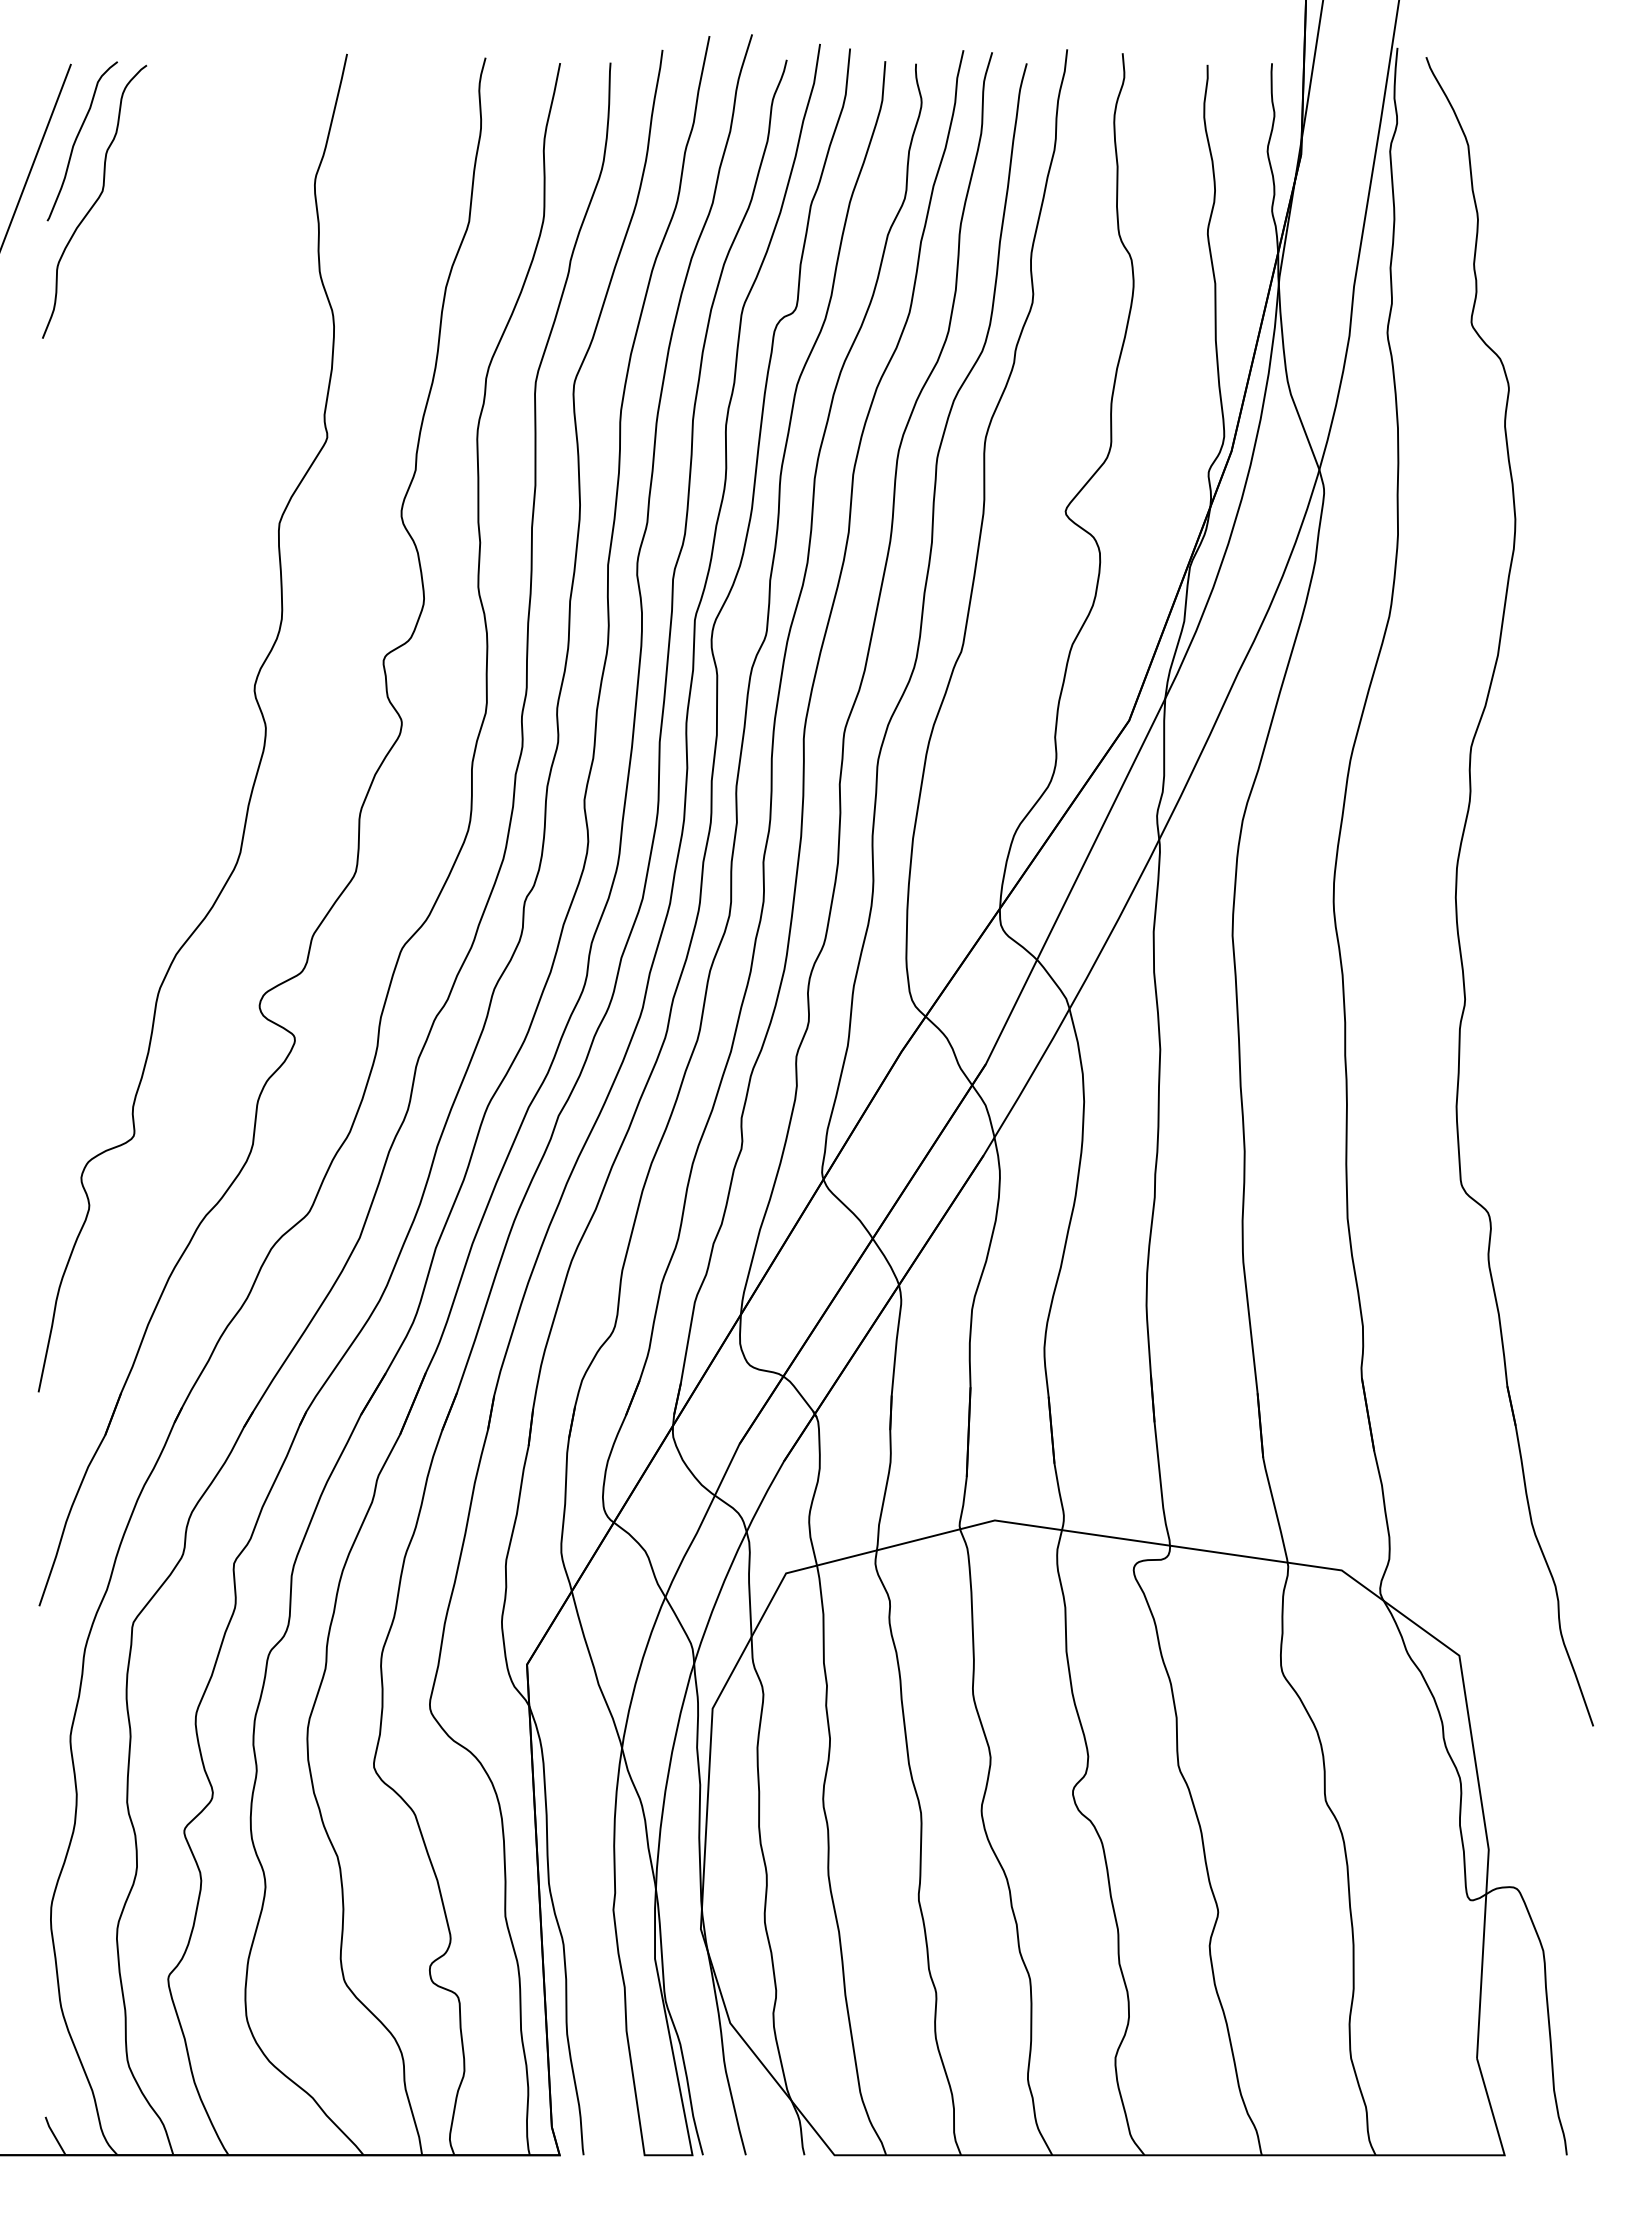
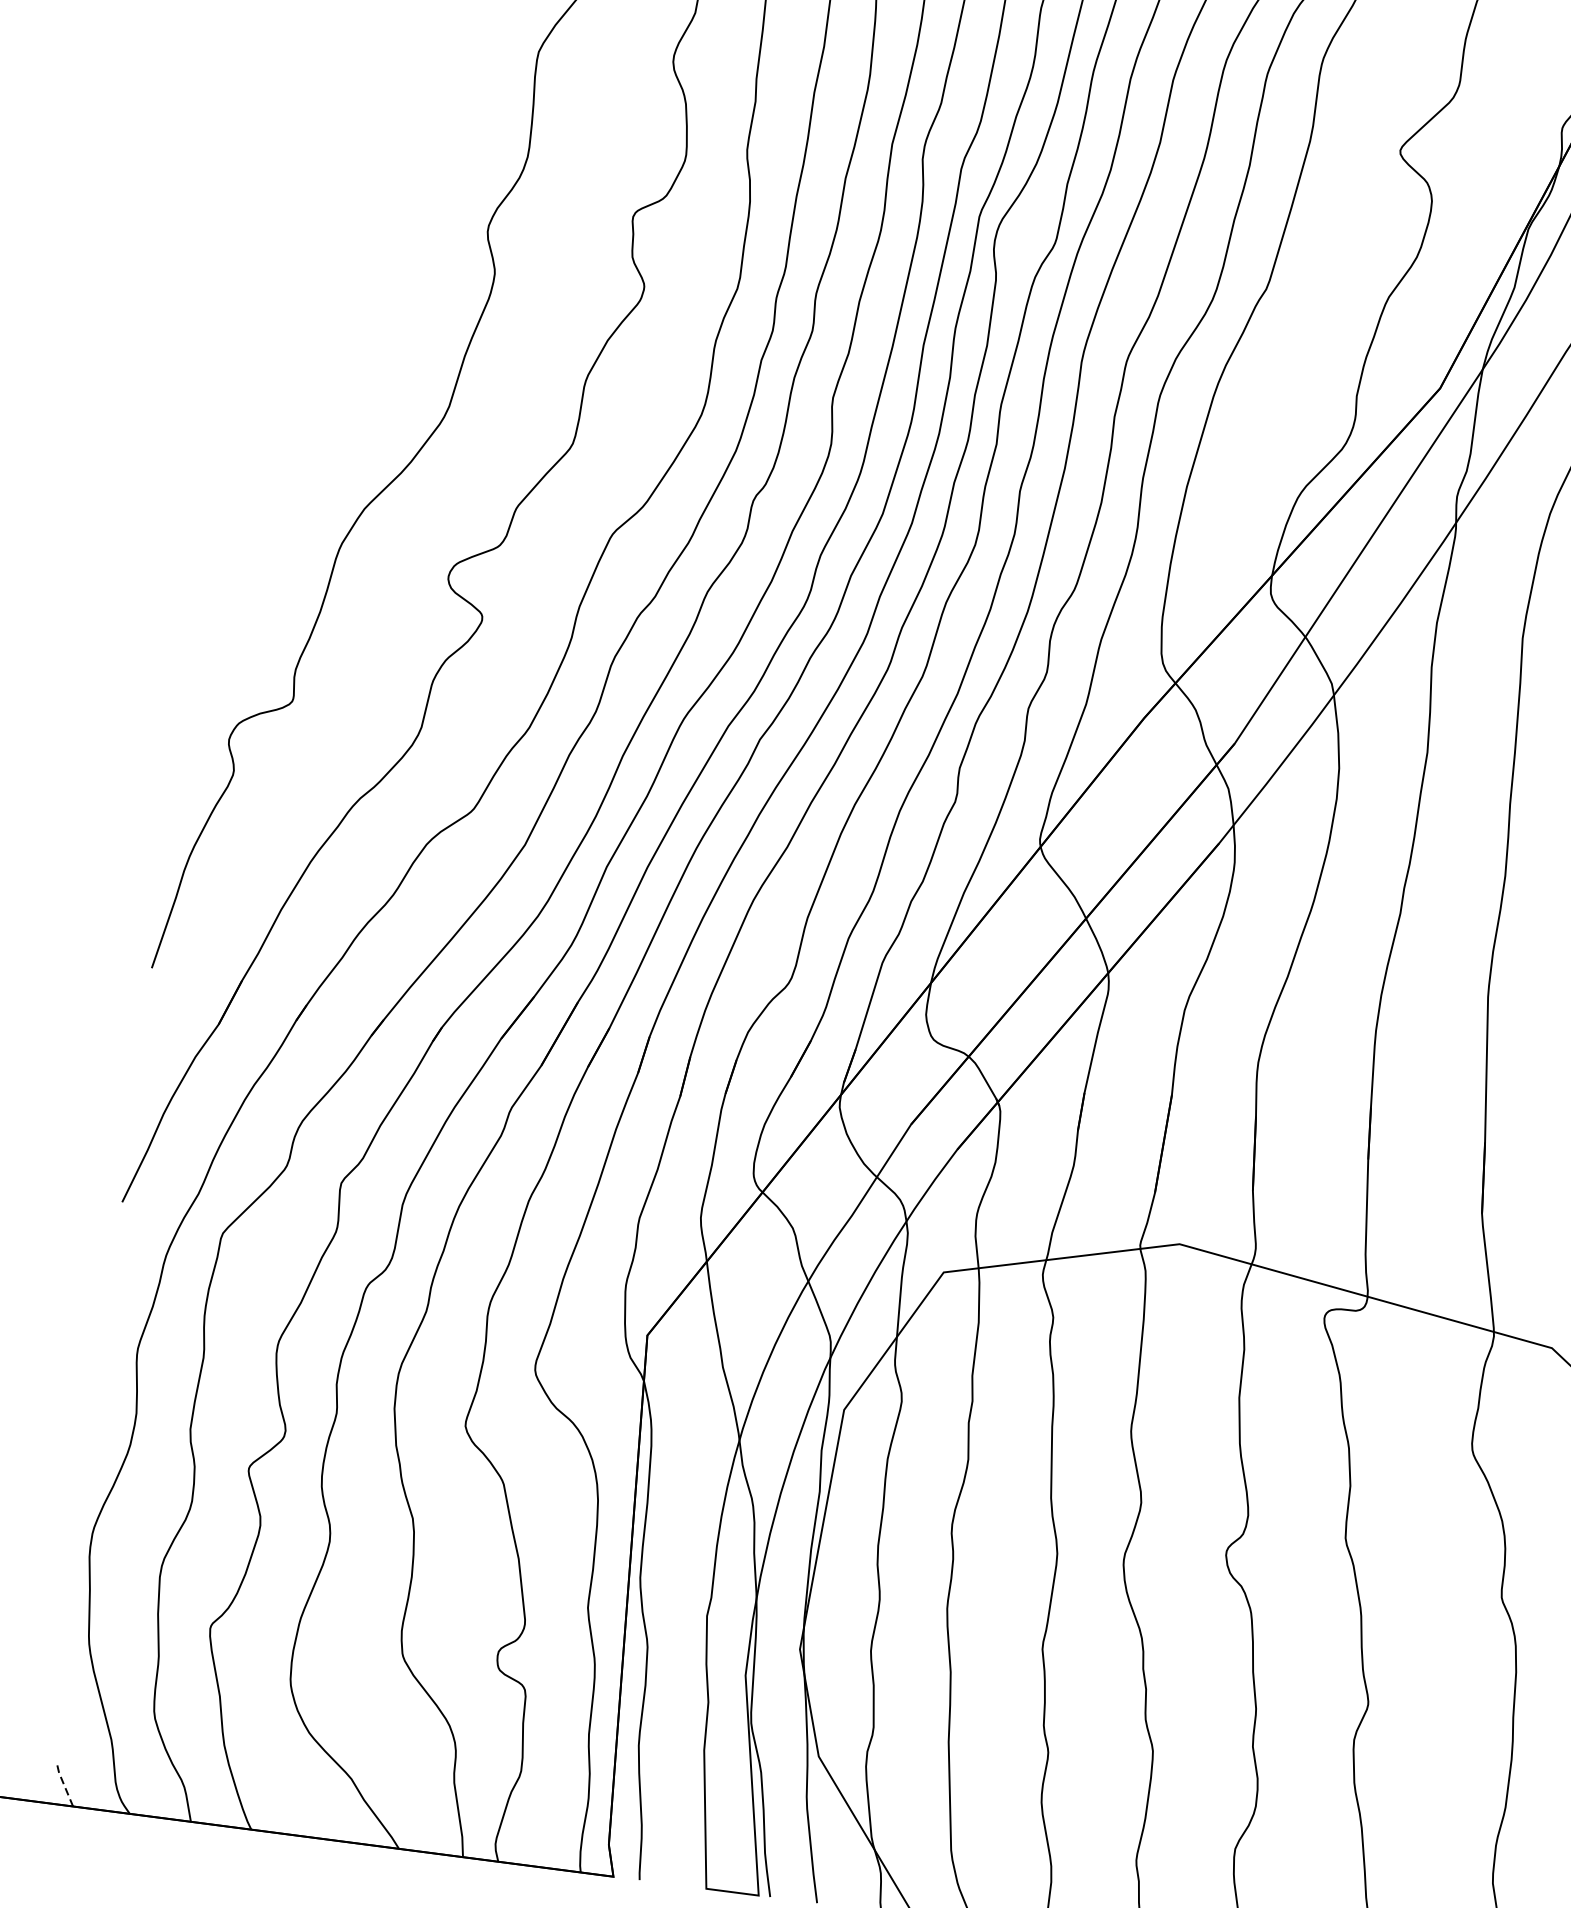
line: (54, 2135) -> (63, 1783), solid -> dashed

